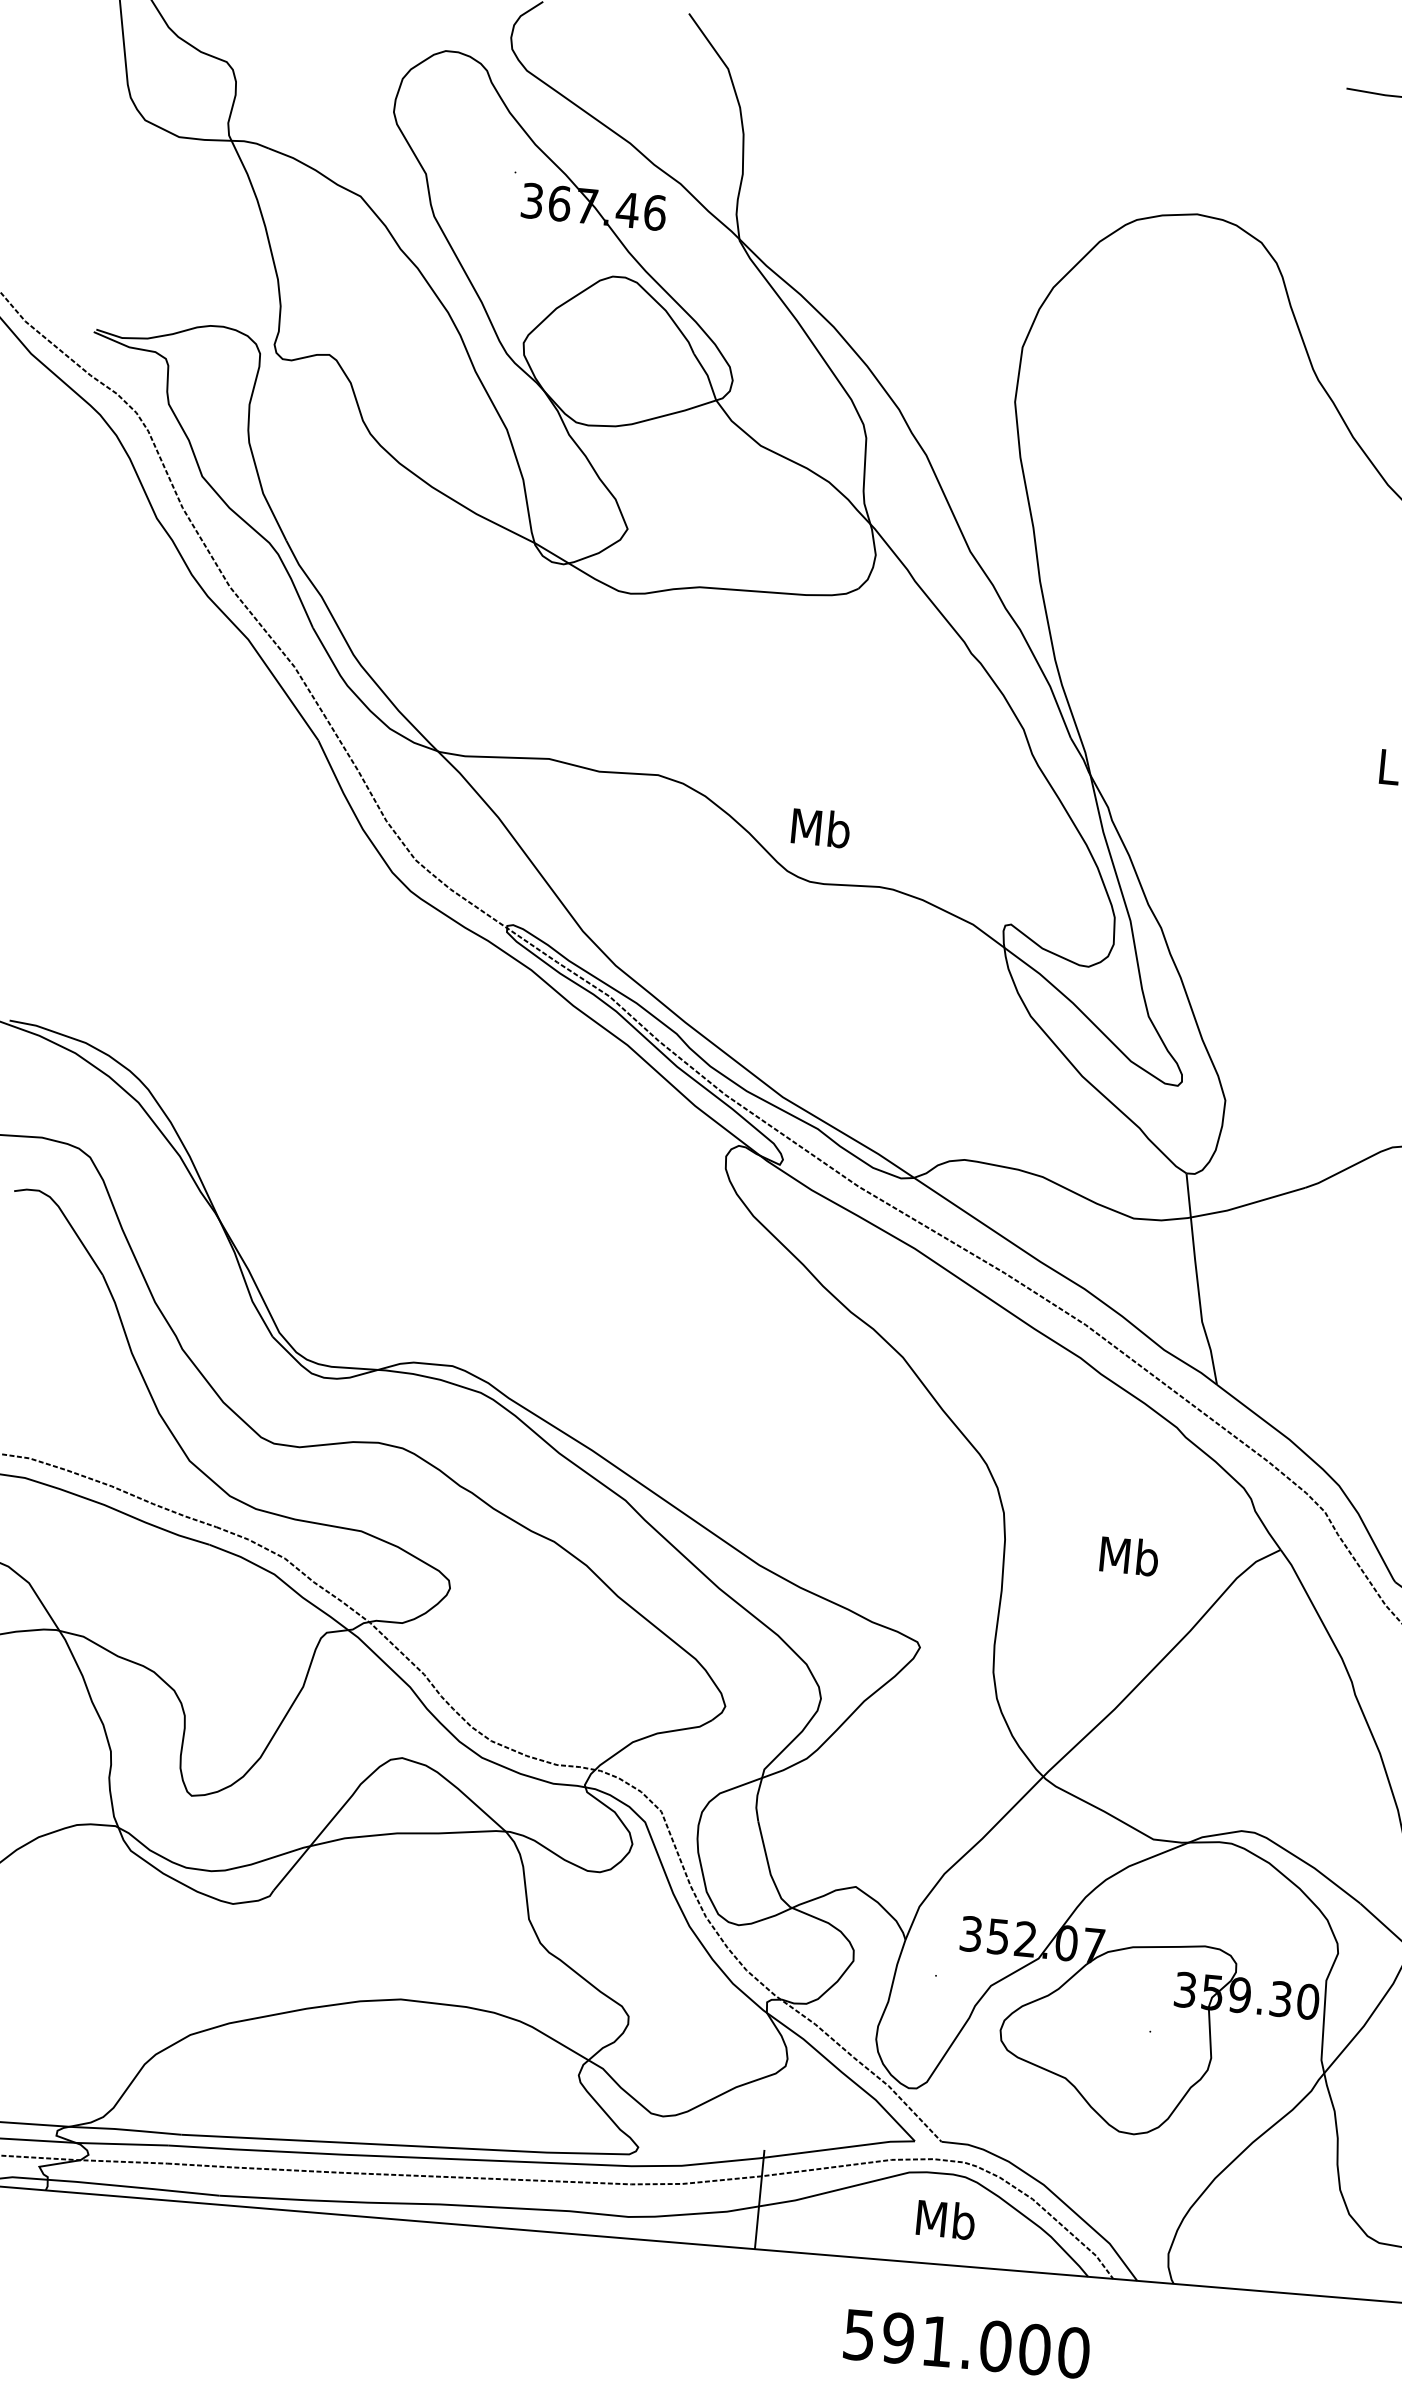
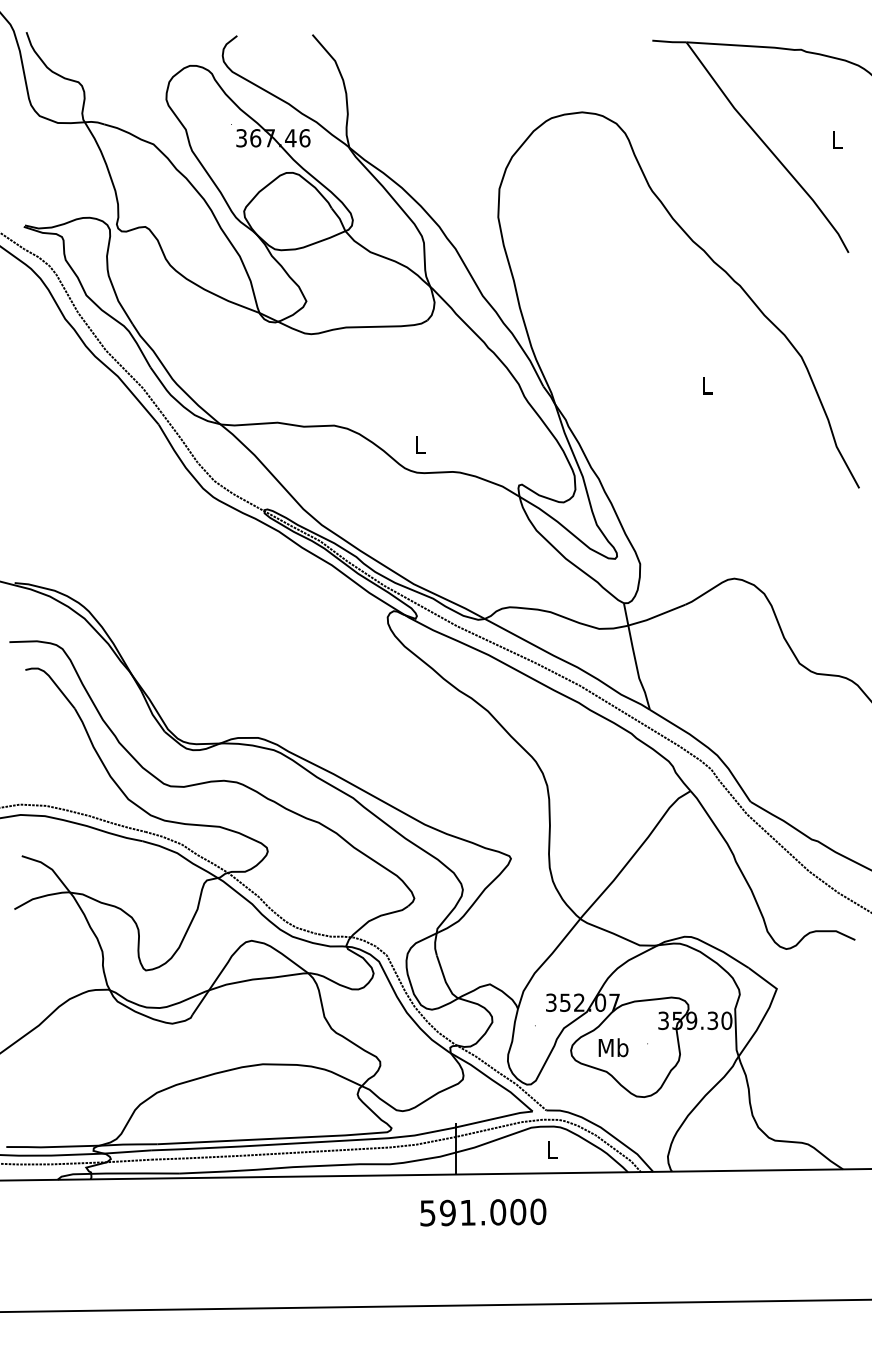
text: (819, 827) -> (419, 444), Mb -> L
text: (1129, 1555) -> (613, 1047), moved
text: (946, 2218) -> (552, 1149), Mb -> L
text: (967, 2343) -> (483, 1212), moved

